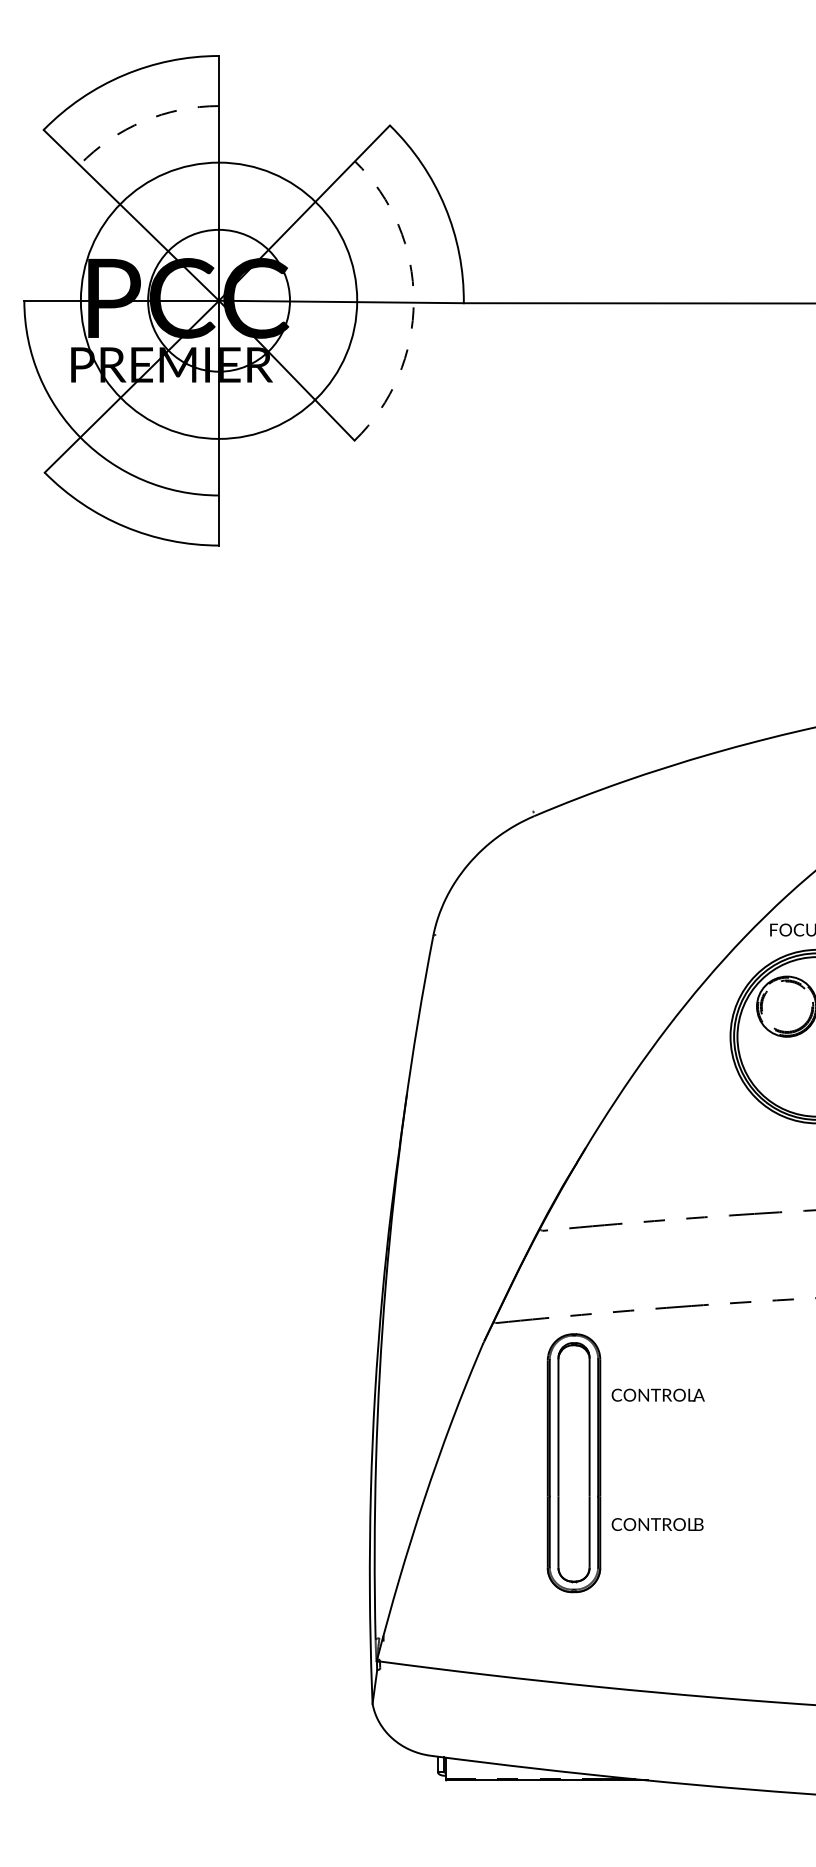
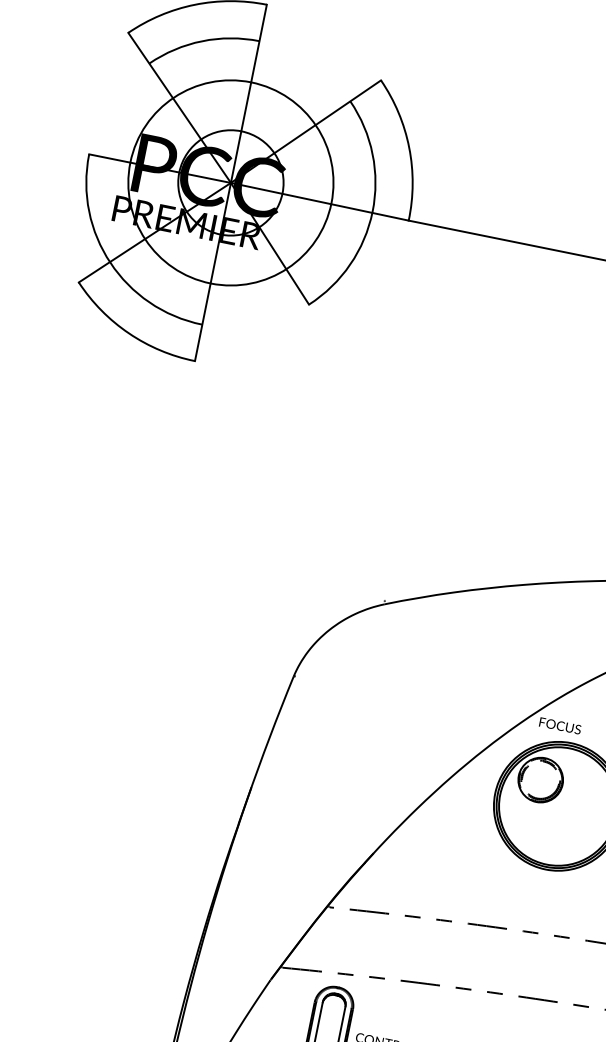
arc: (143, 121) -> (202, 41), dashed -> solid
arc: (413, 301) -> (372, 211), dashed -> solid

